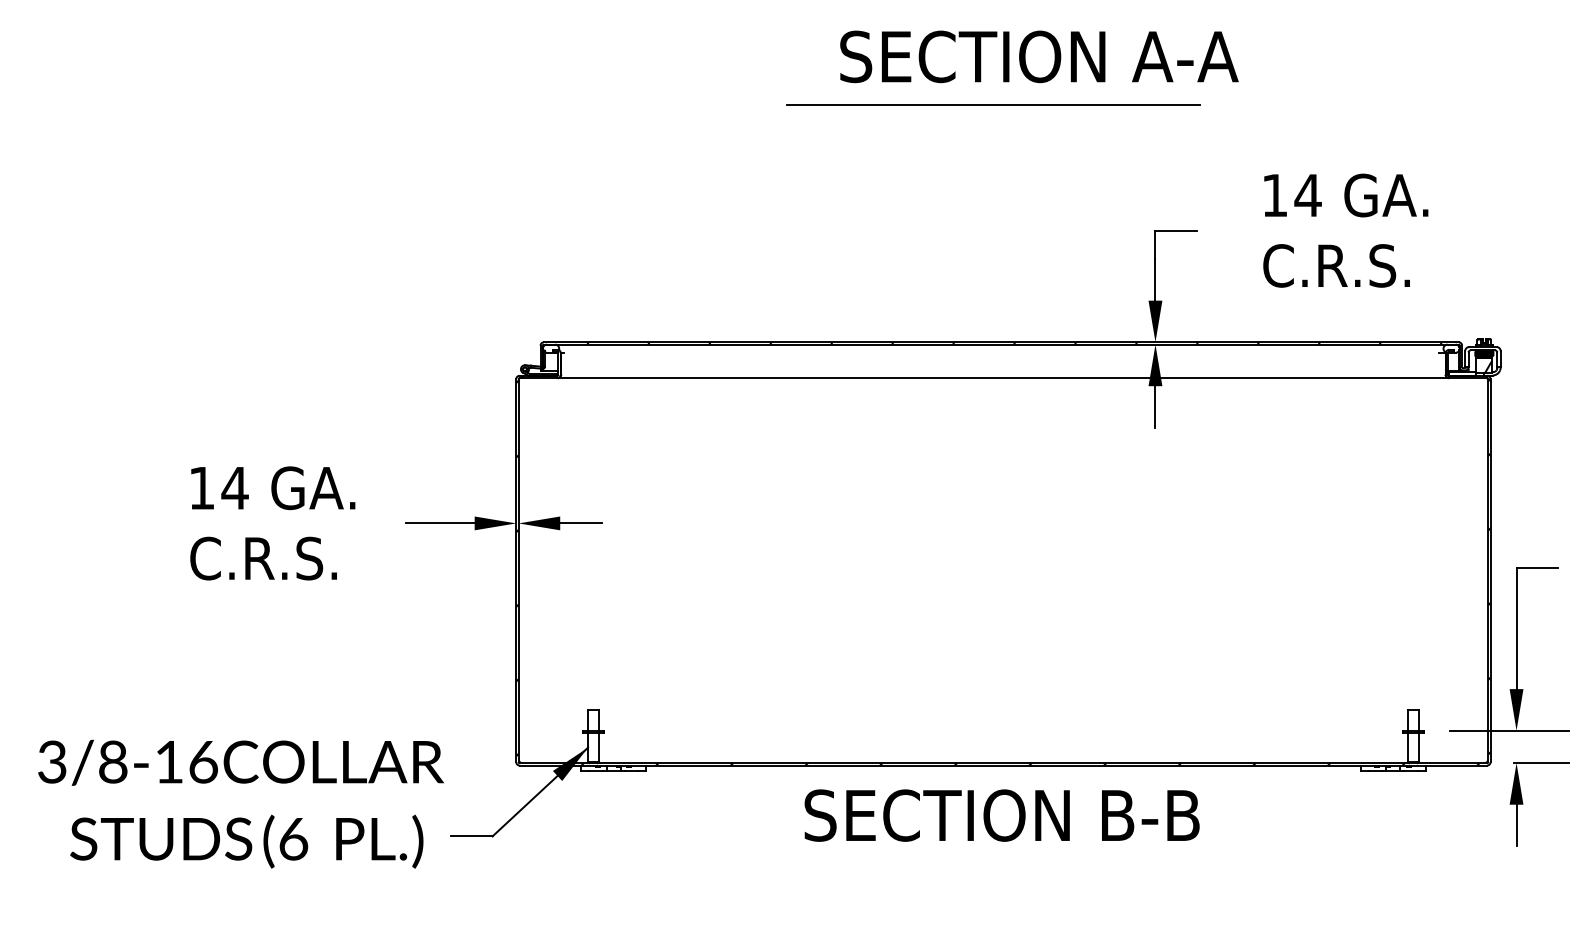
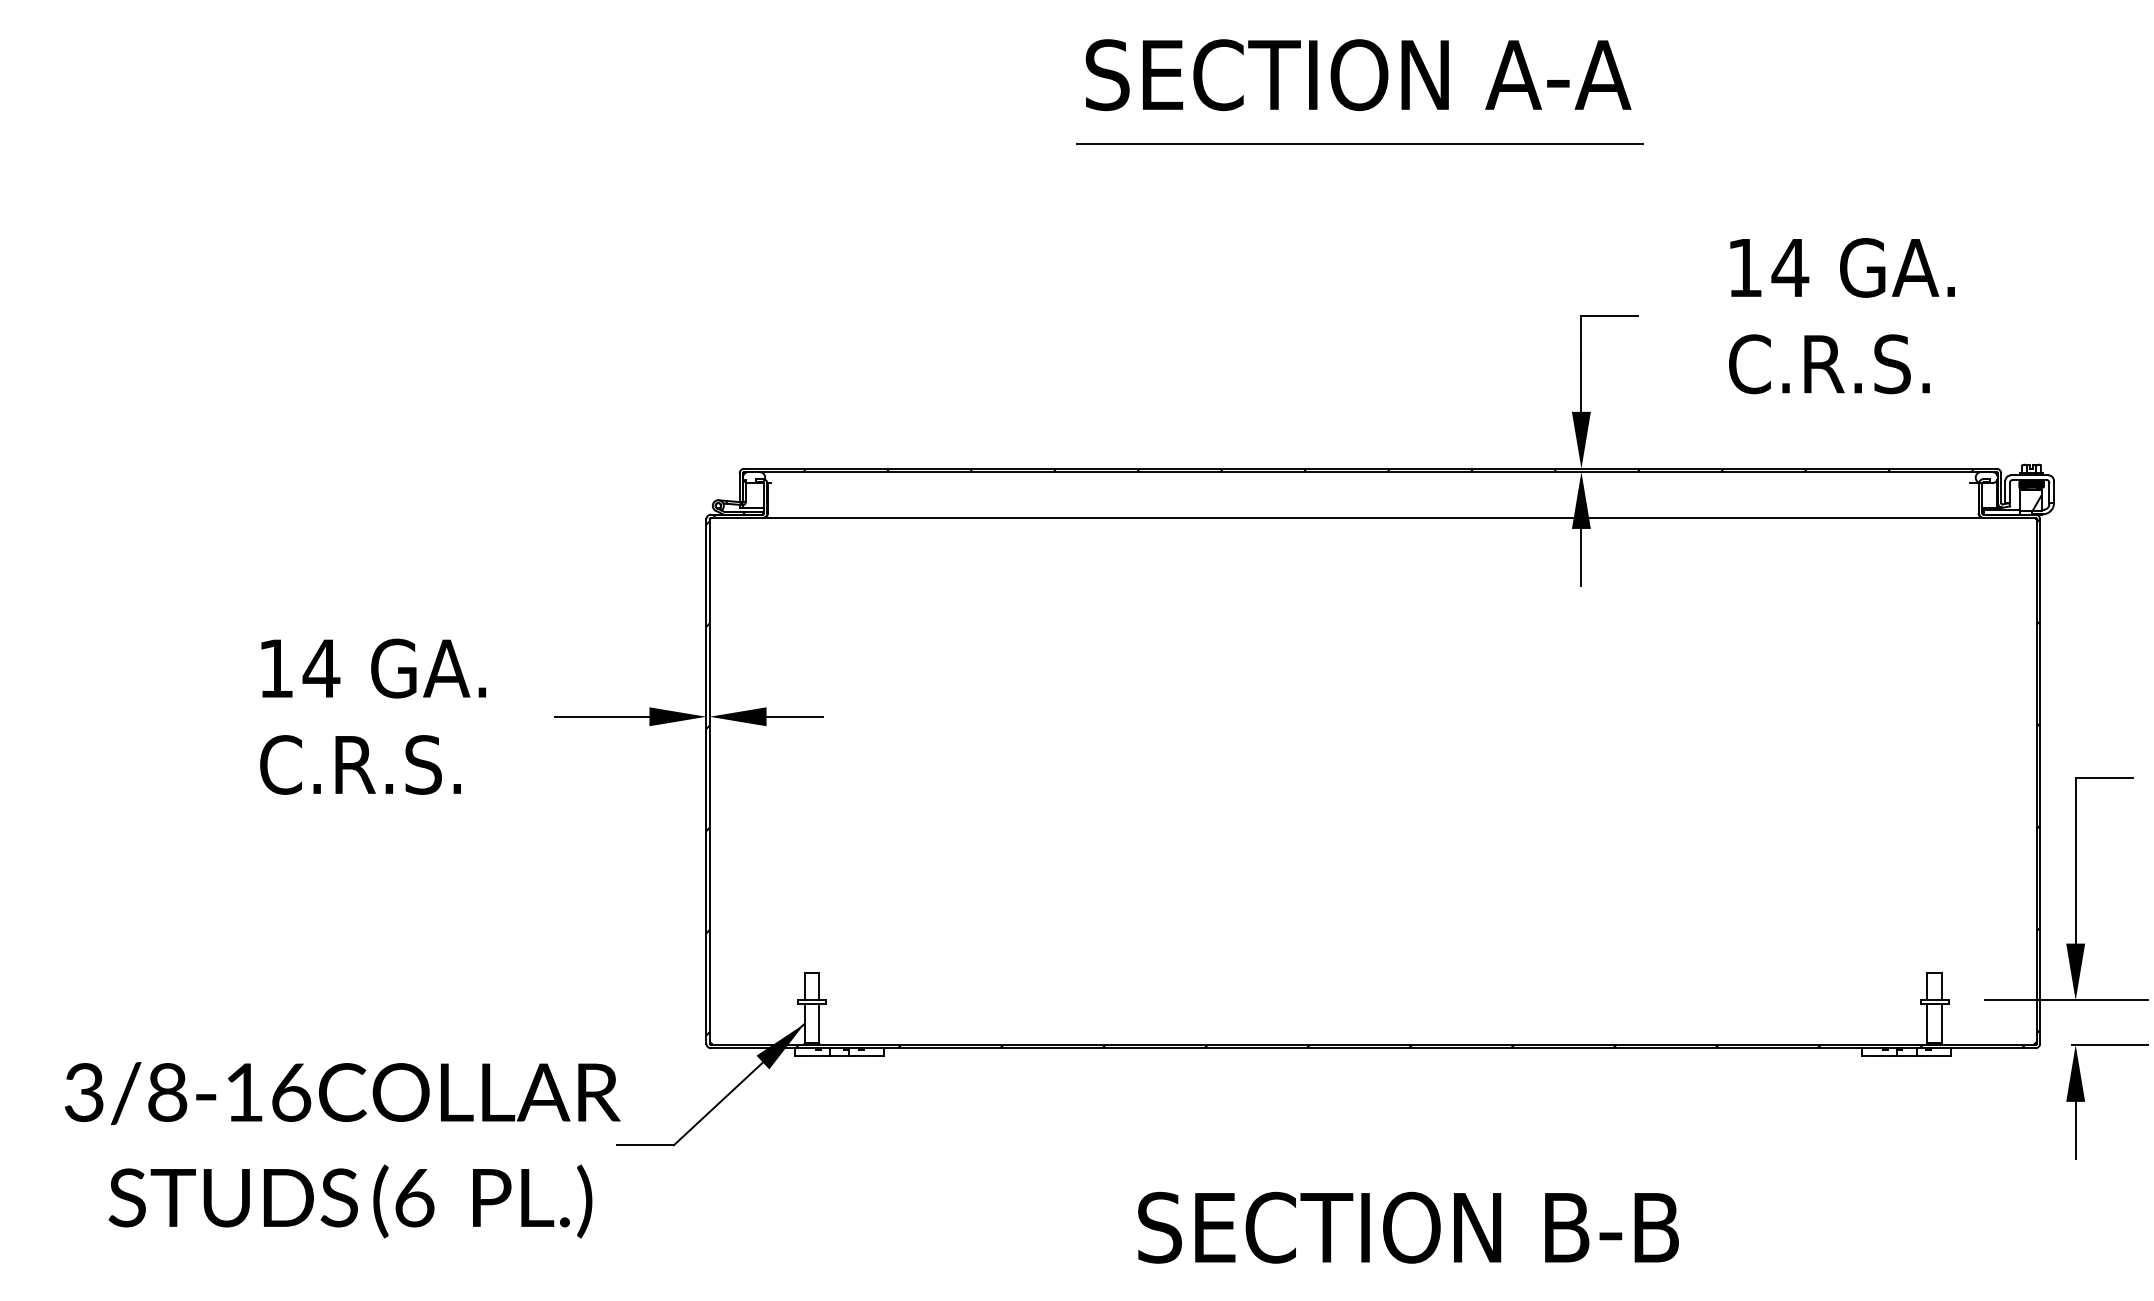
text: (1039, 57) -> (1358, 75), moved
text: (240, 804) -> (342, 1150), moved
text: (1002, 815) -> (1408, 1227), moved

